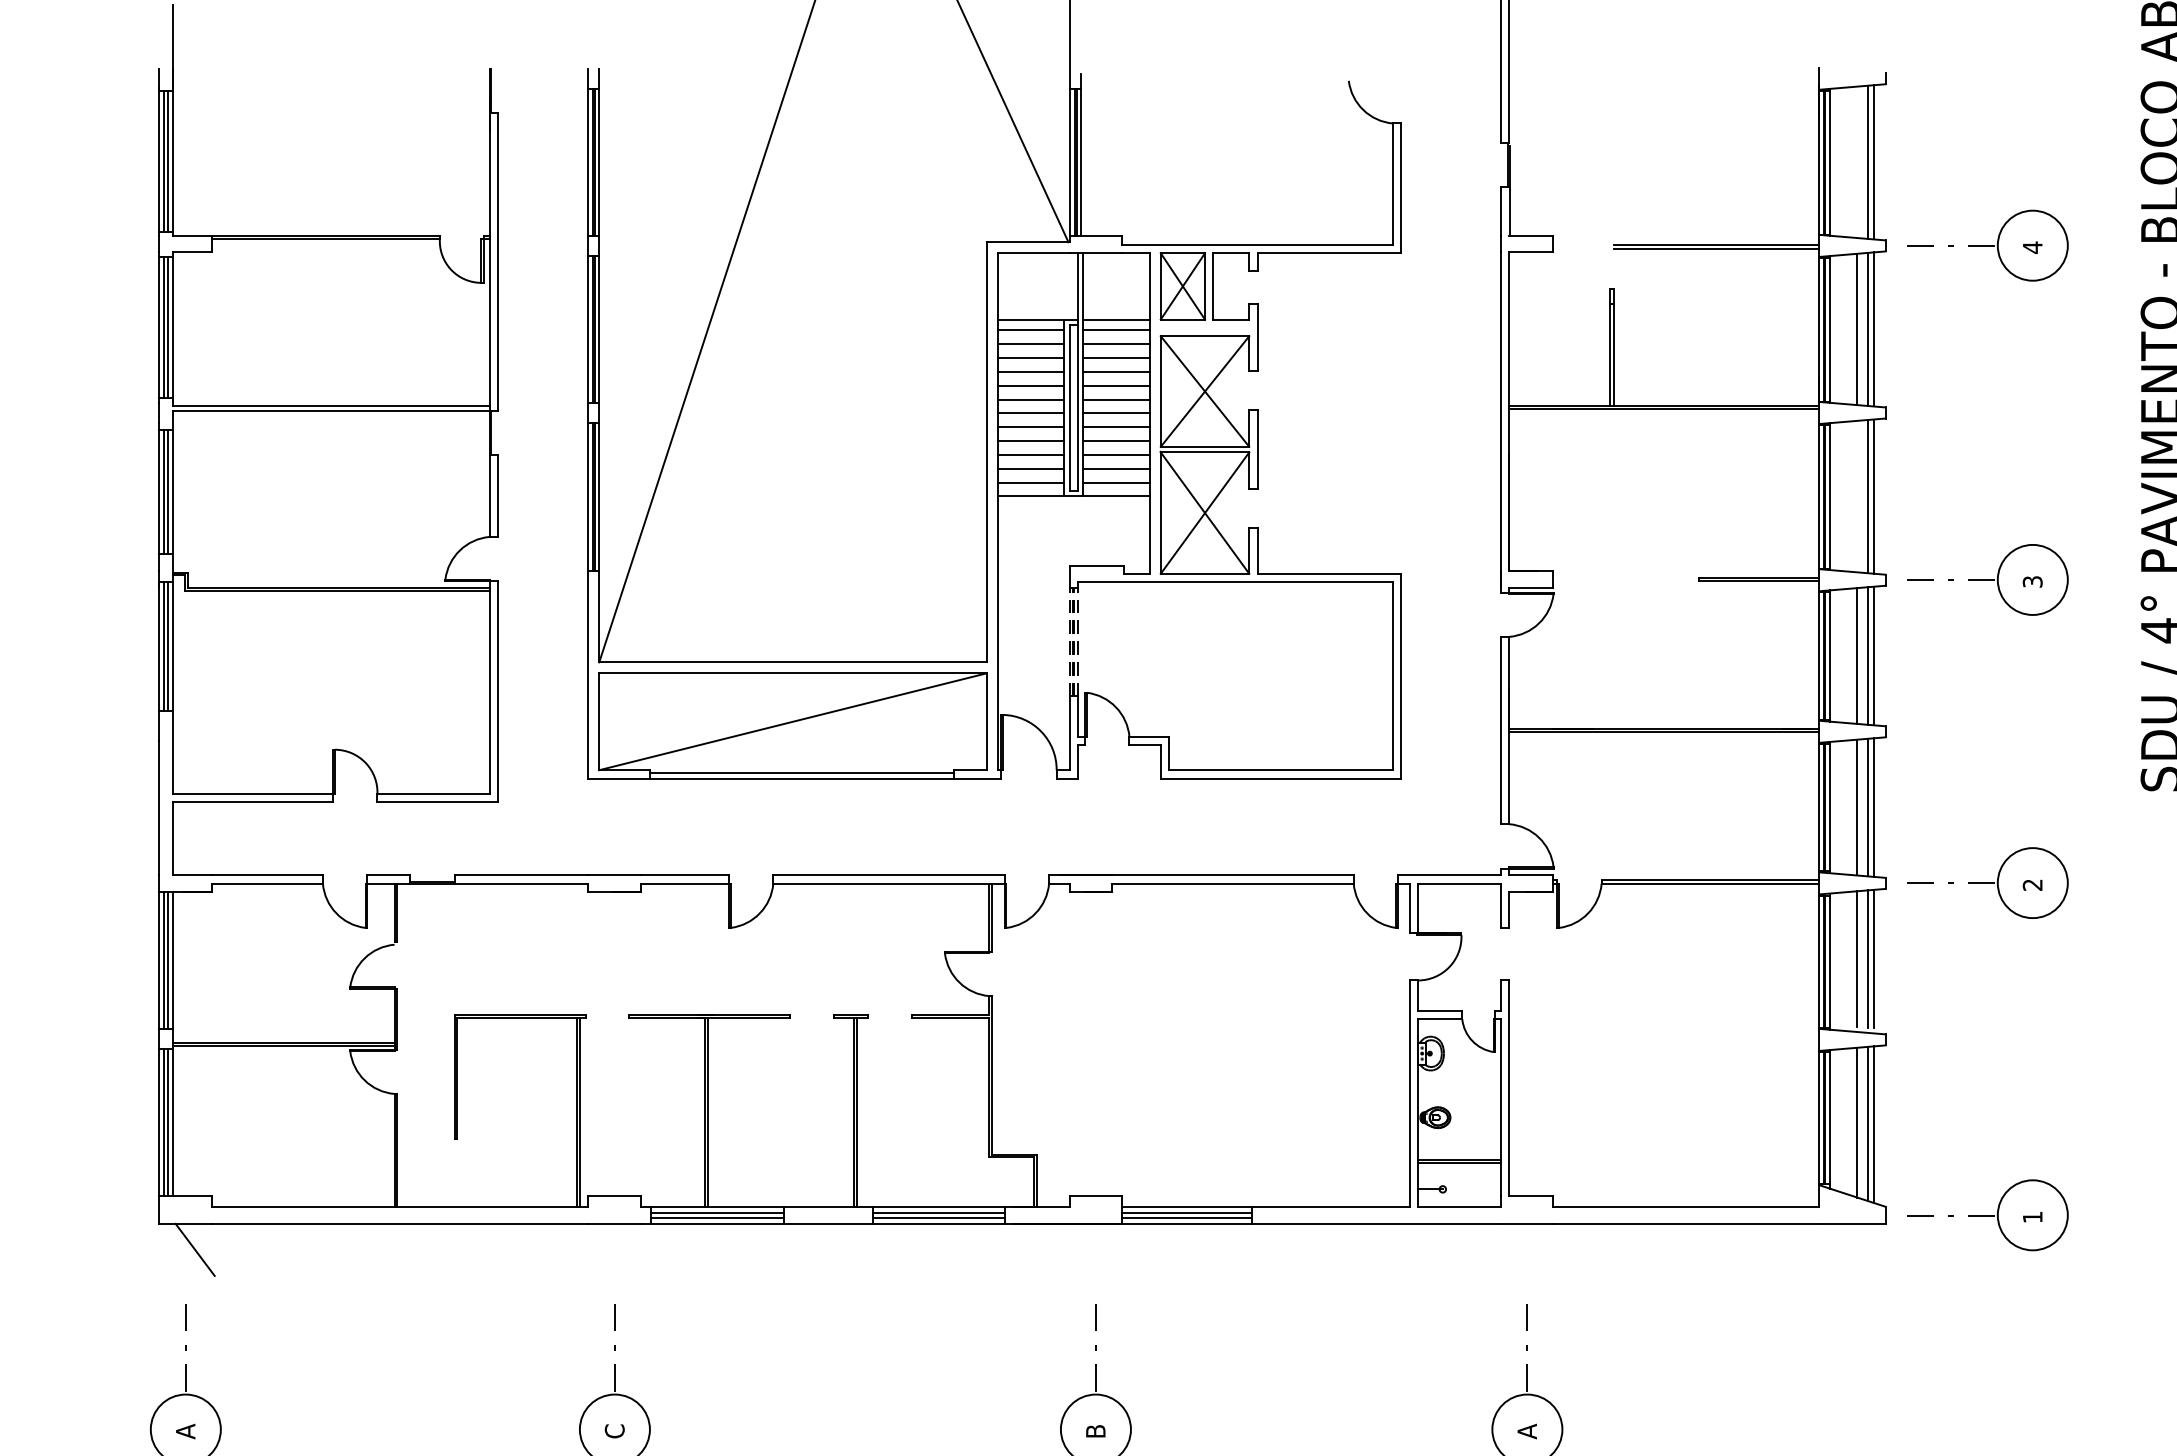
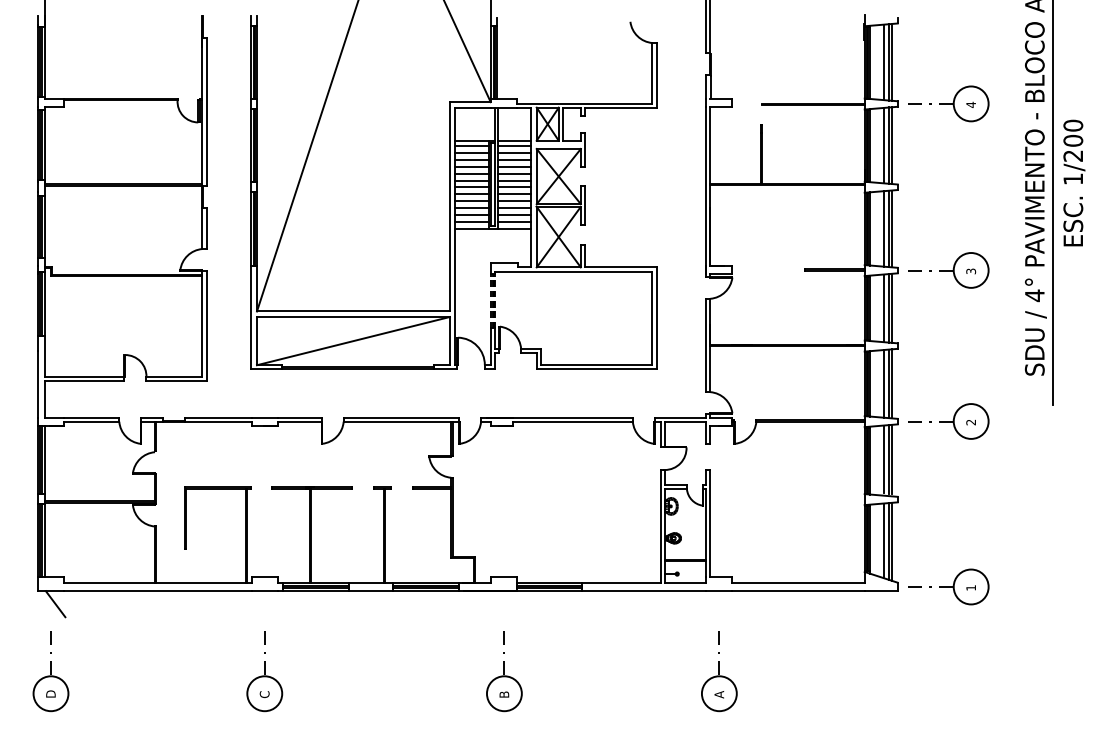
line: (1856, 162) -> (883, 62), added
line: (1856, 495) -> (883, 228), added
text: (184, 1431) -> (50, 694), A -> D

